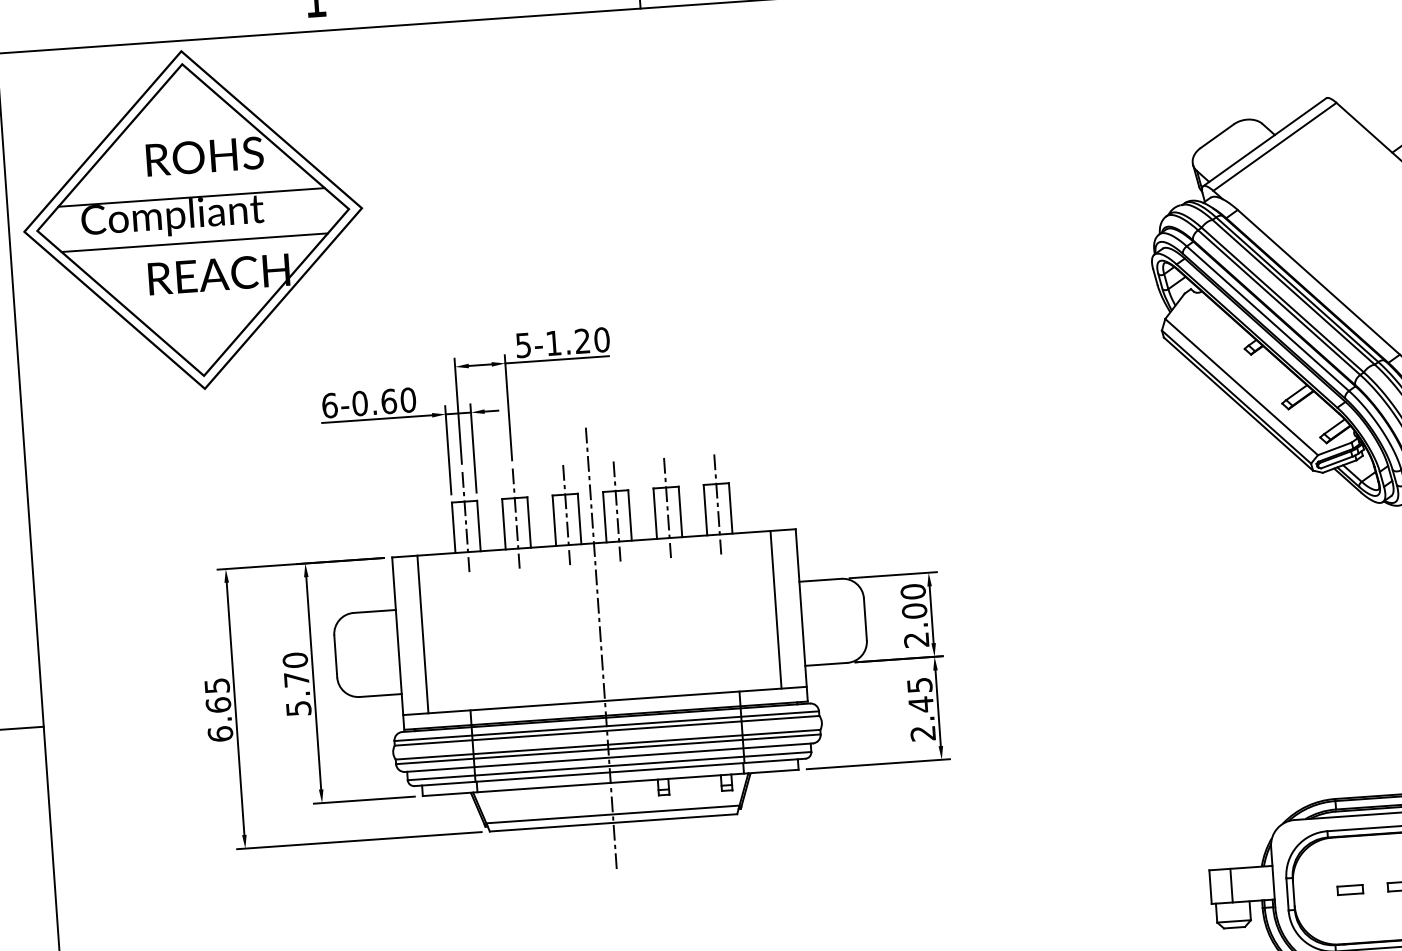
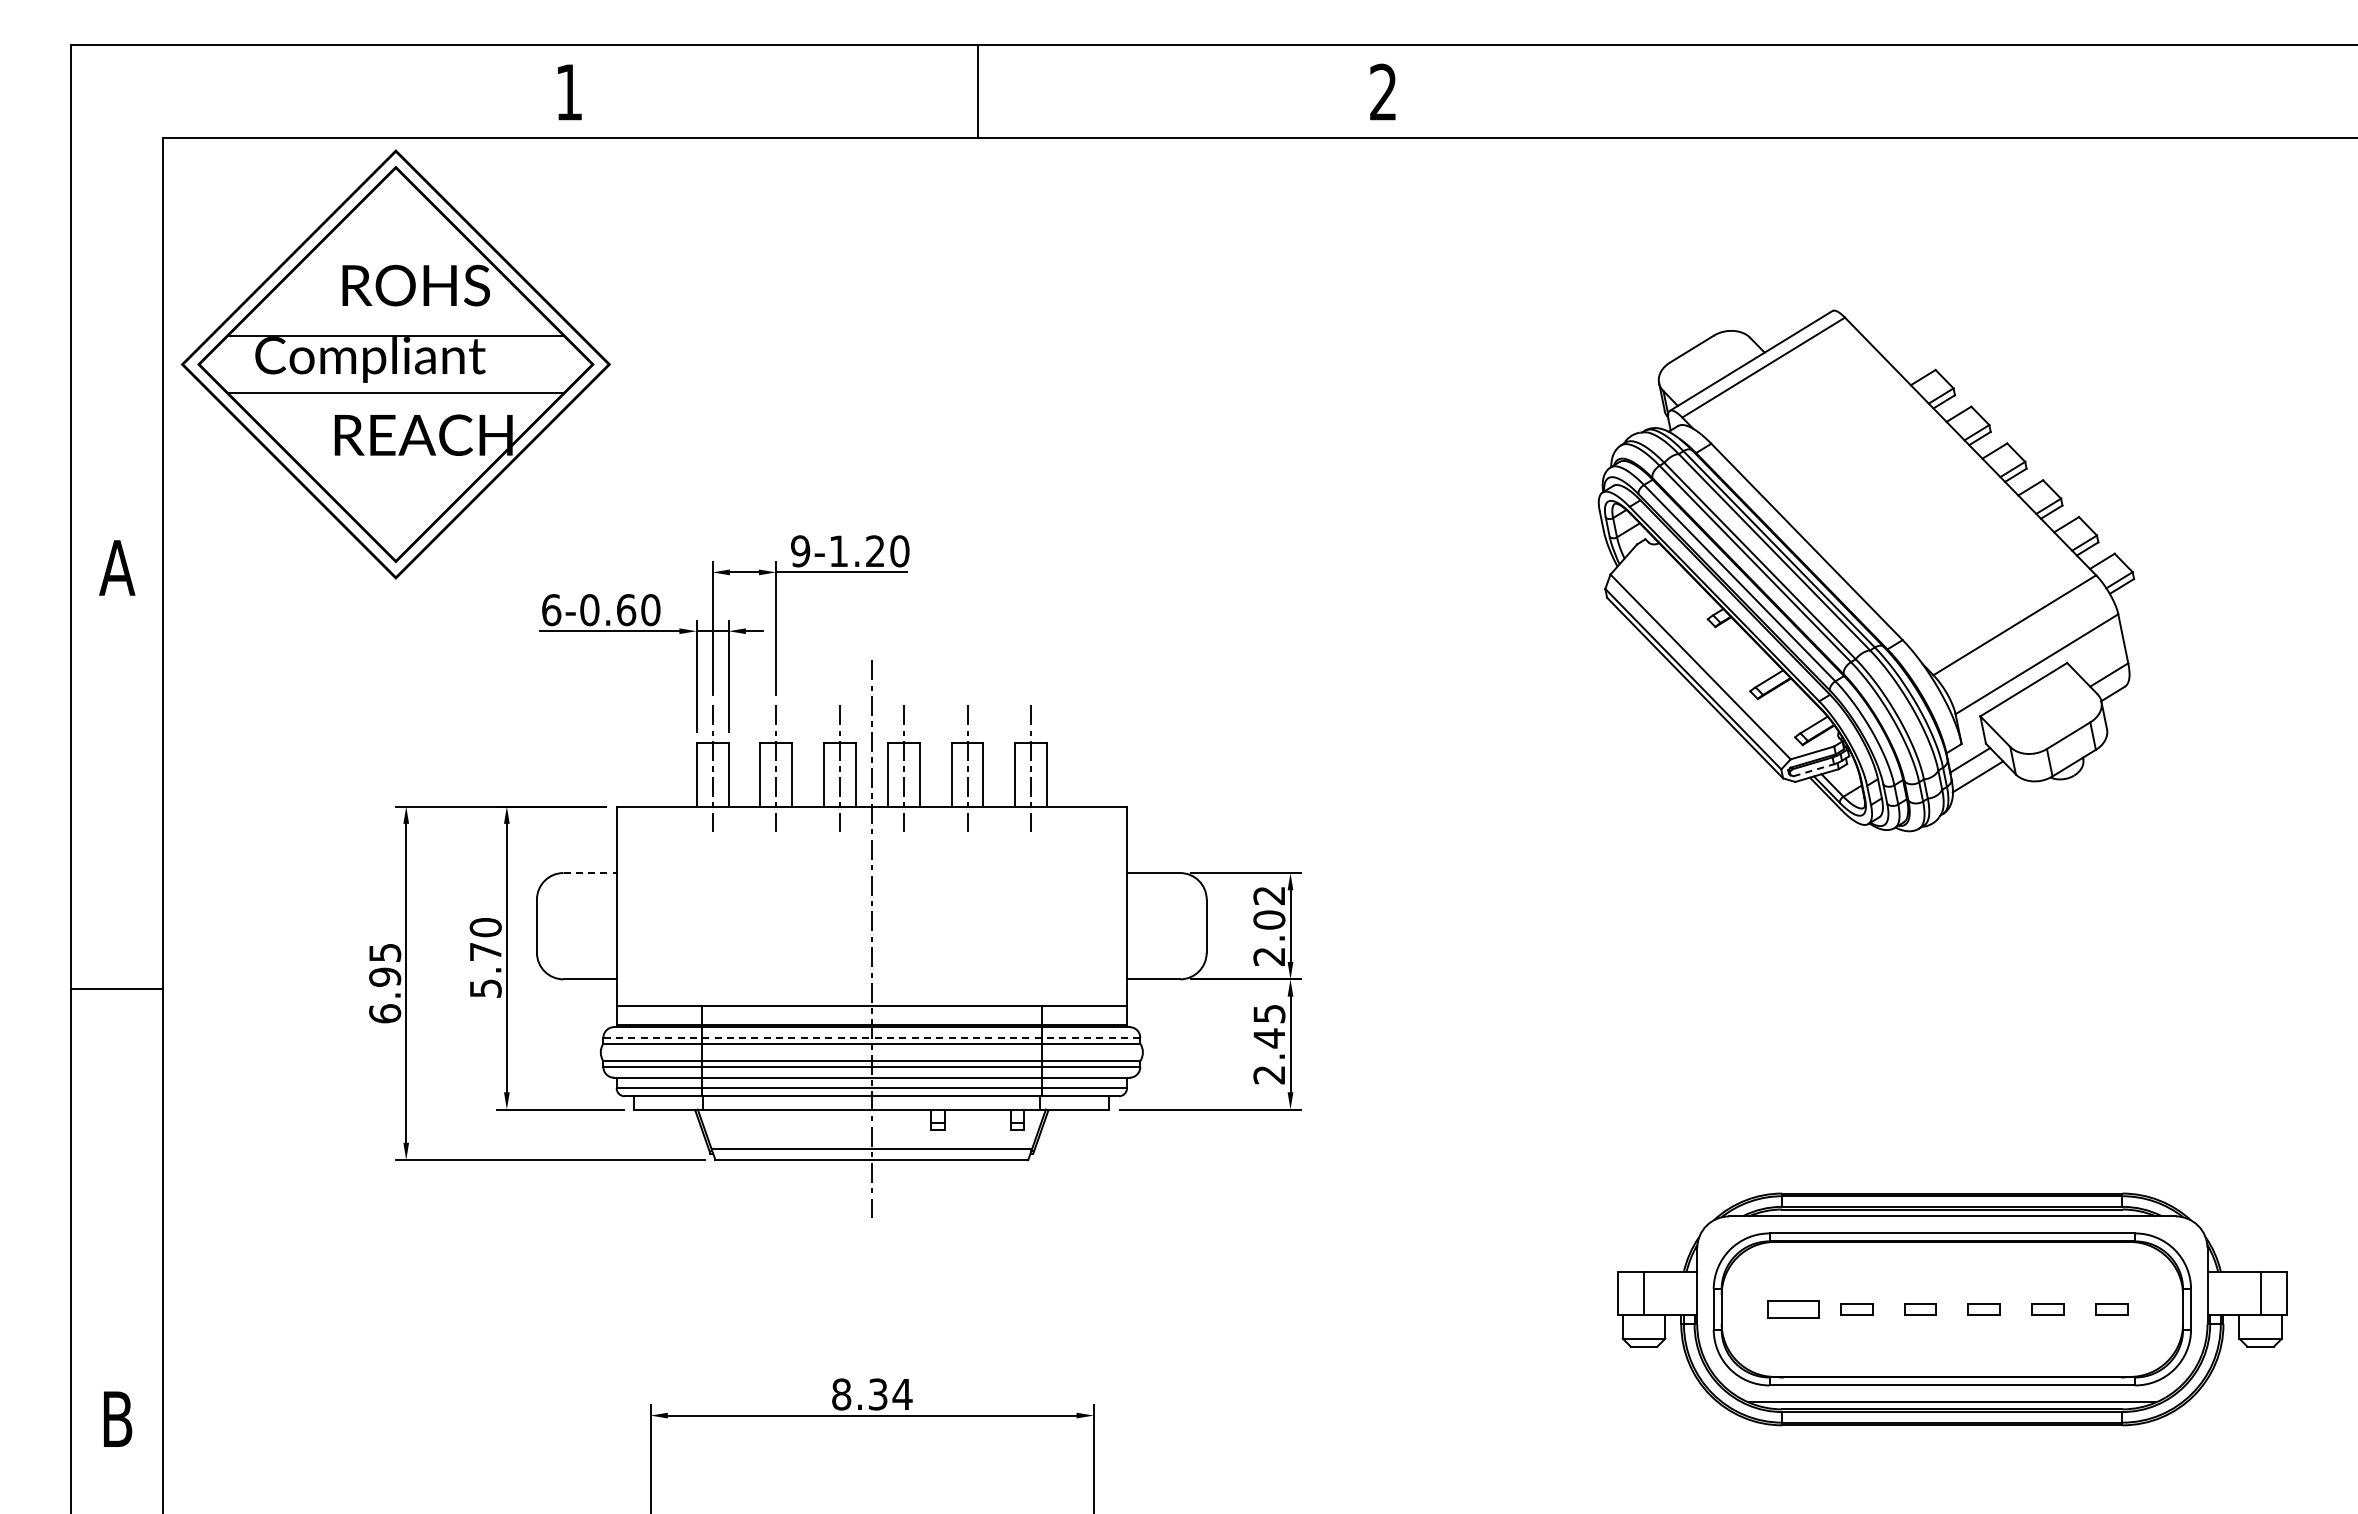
text: (523, 345) -> (800, 551), 5-1.20 -> 9-1.20
line: (1337, 462) -> (1814, 770), solid -> dashed
text: (913, 591) -> (1269, 895), 2.00 -> 2.02
line: (776, 609) -> (1095, 905), removed
line: (375, 611) -> (590, 873), solid -> dashed
line: (422, 633) -> (648, 905), removed
text: (218, 704) -> (385, 976), 6.65 -> 6.95
line: (606, 725) -> (871, 1037), solid -> dashed
part: (1349, 890) -> (1792, 1309), size x1.6

